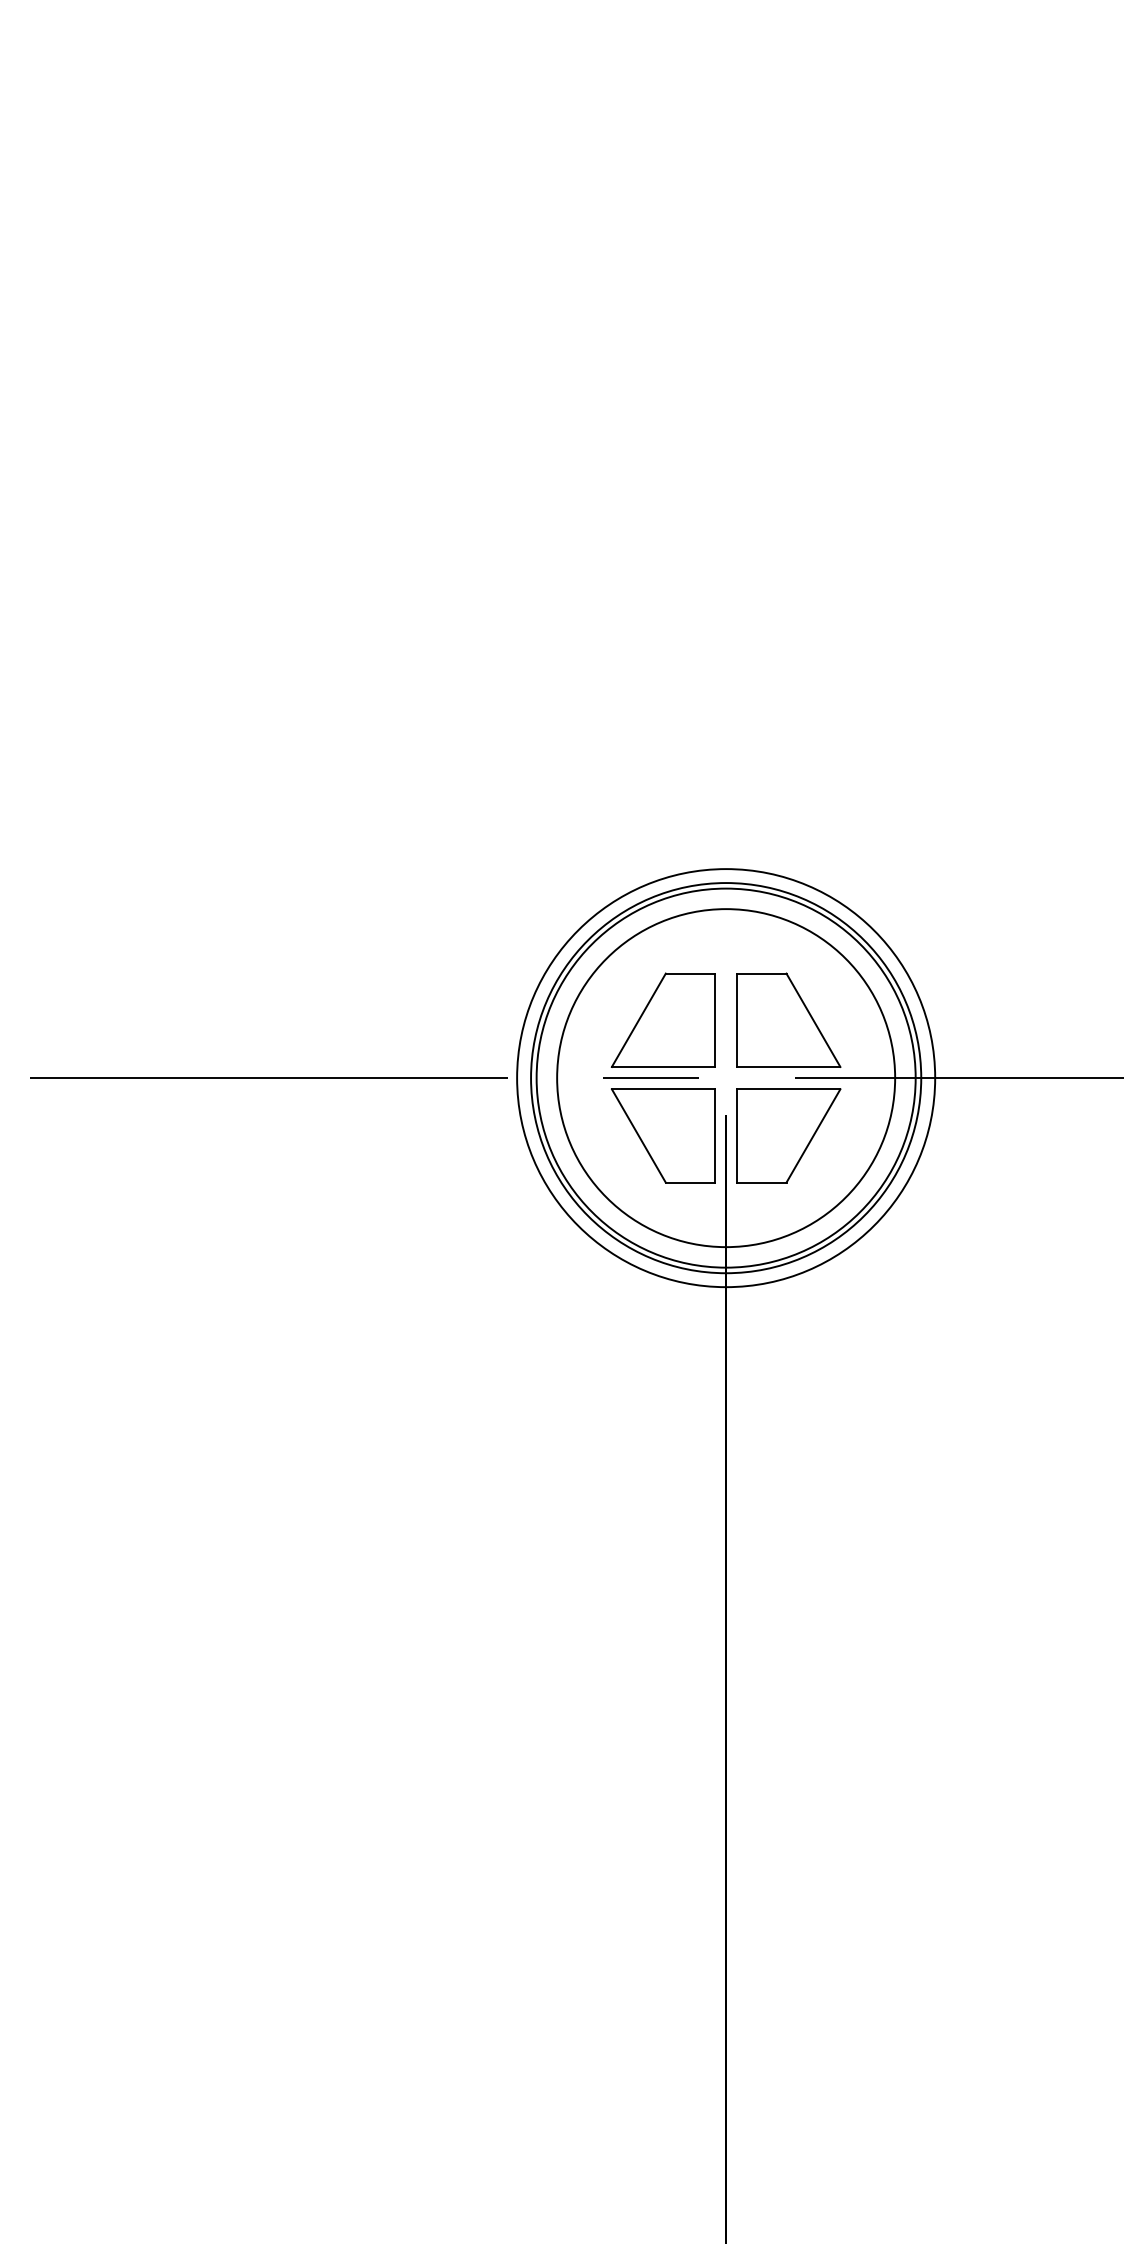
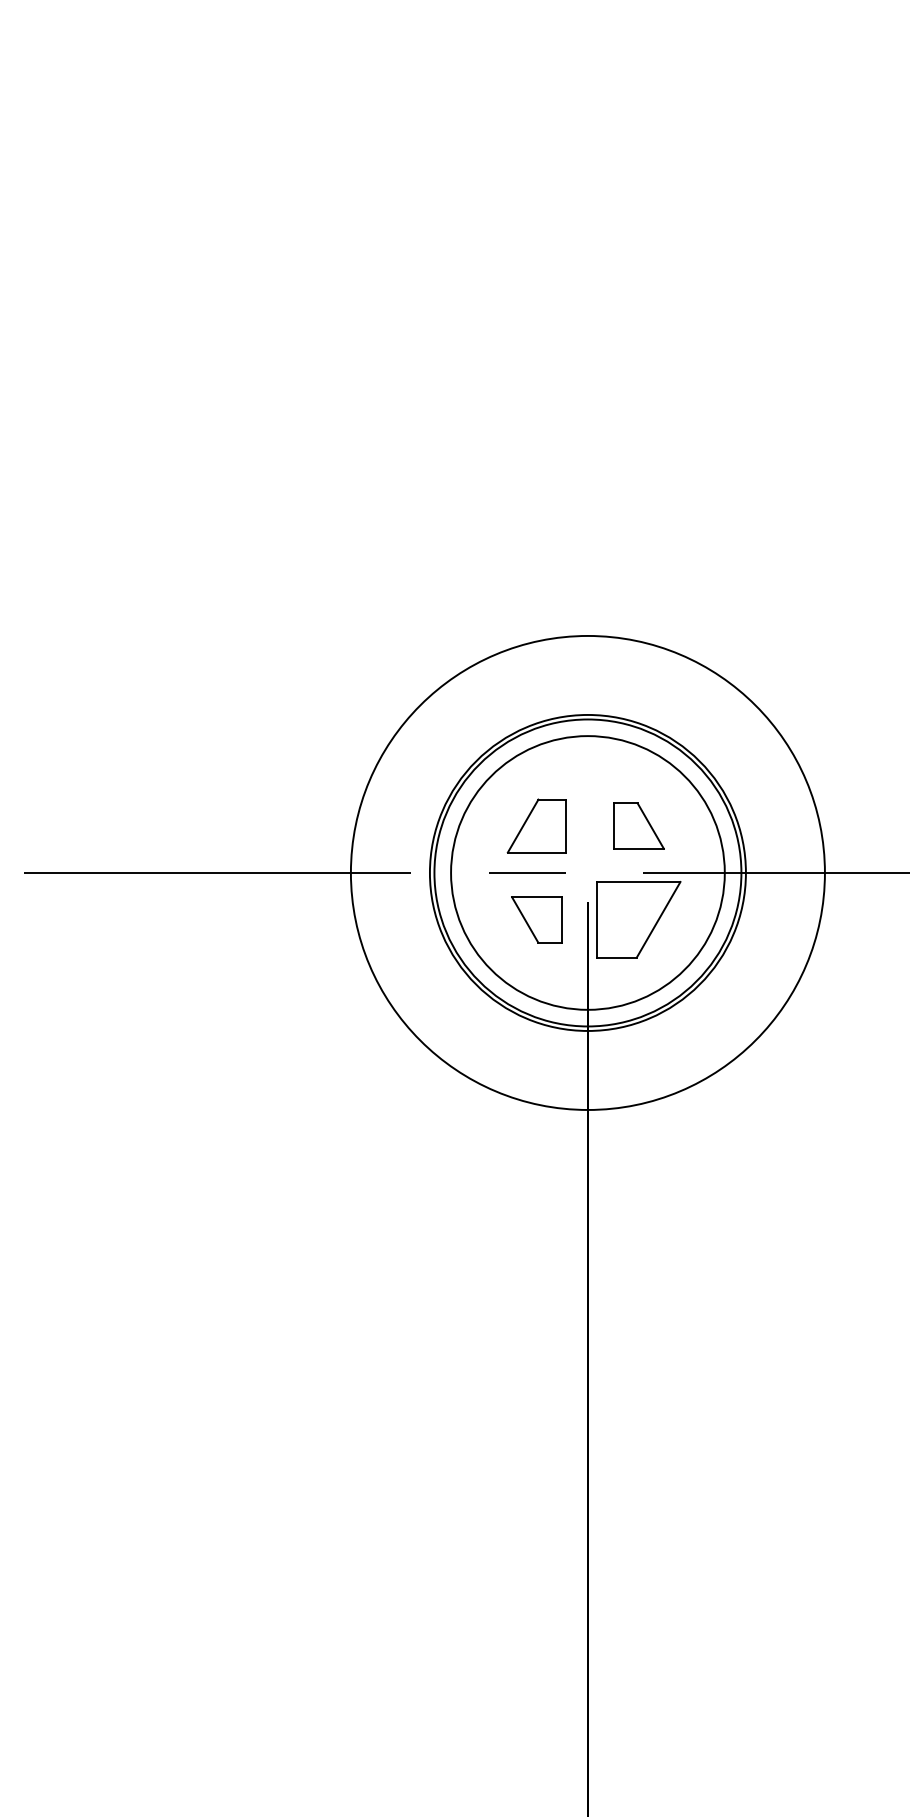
part: (662, 1019) -> (536, 825), size x0.7
part: (788, 1019) -> (638, 825), size x0.6
circle: (725, 1077) -> (587, 872), size x1.4
part: (662, 1135) -> (536, 919), size x0.6

